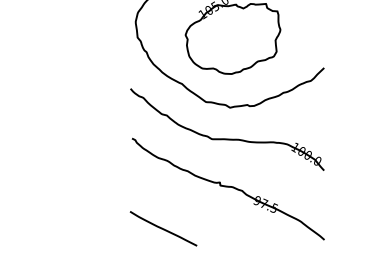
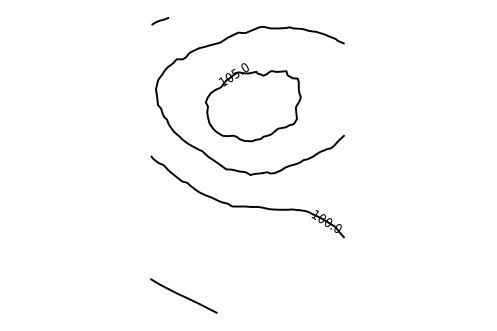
part: (228, 189) -> (248, 256), removed

